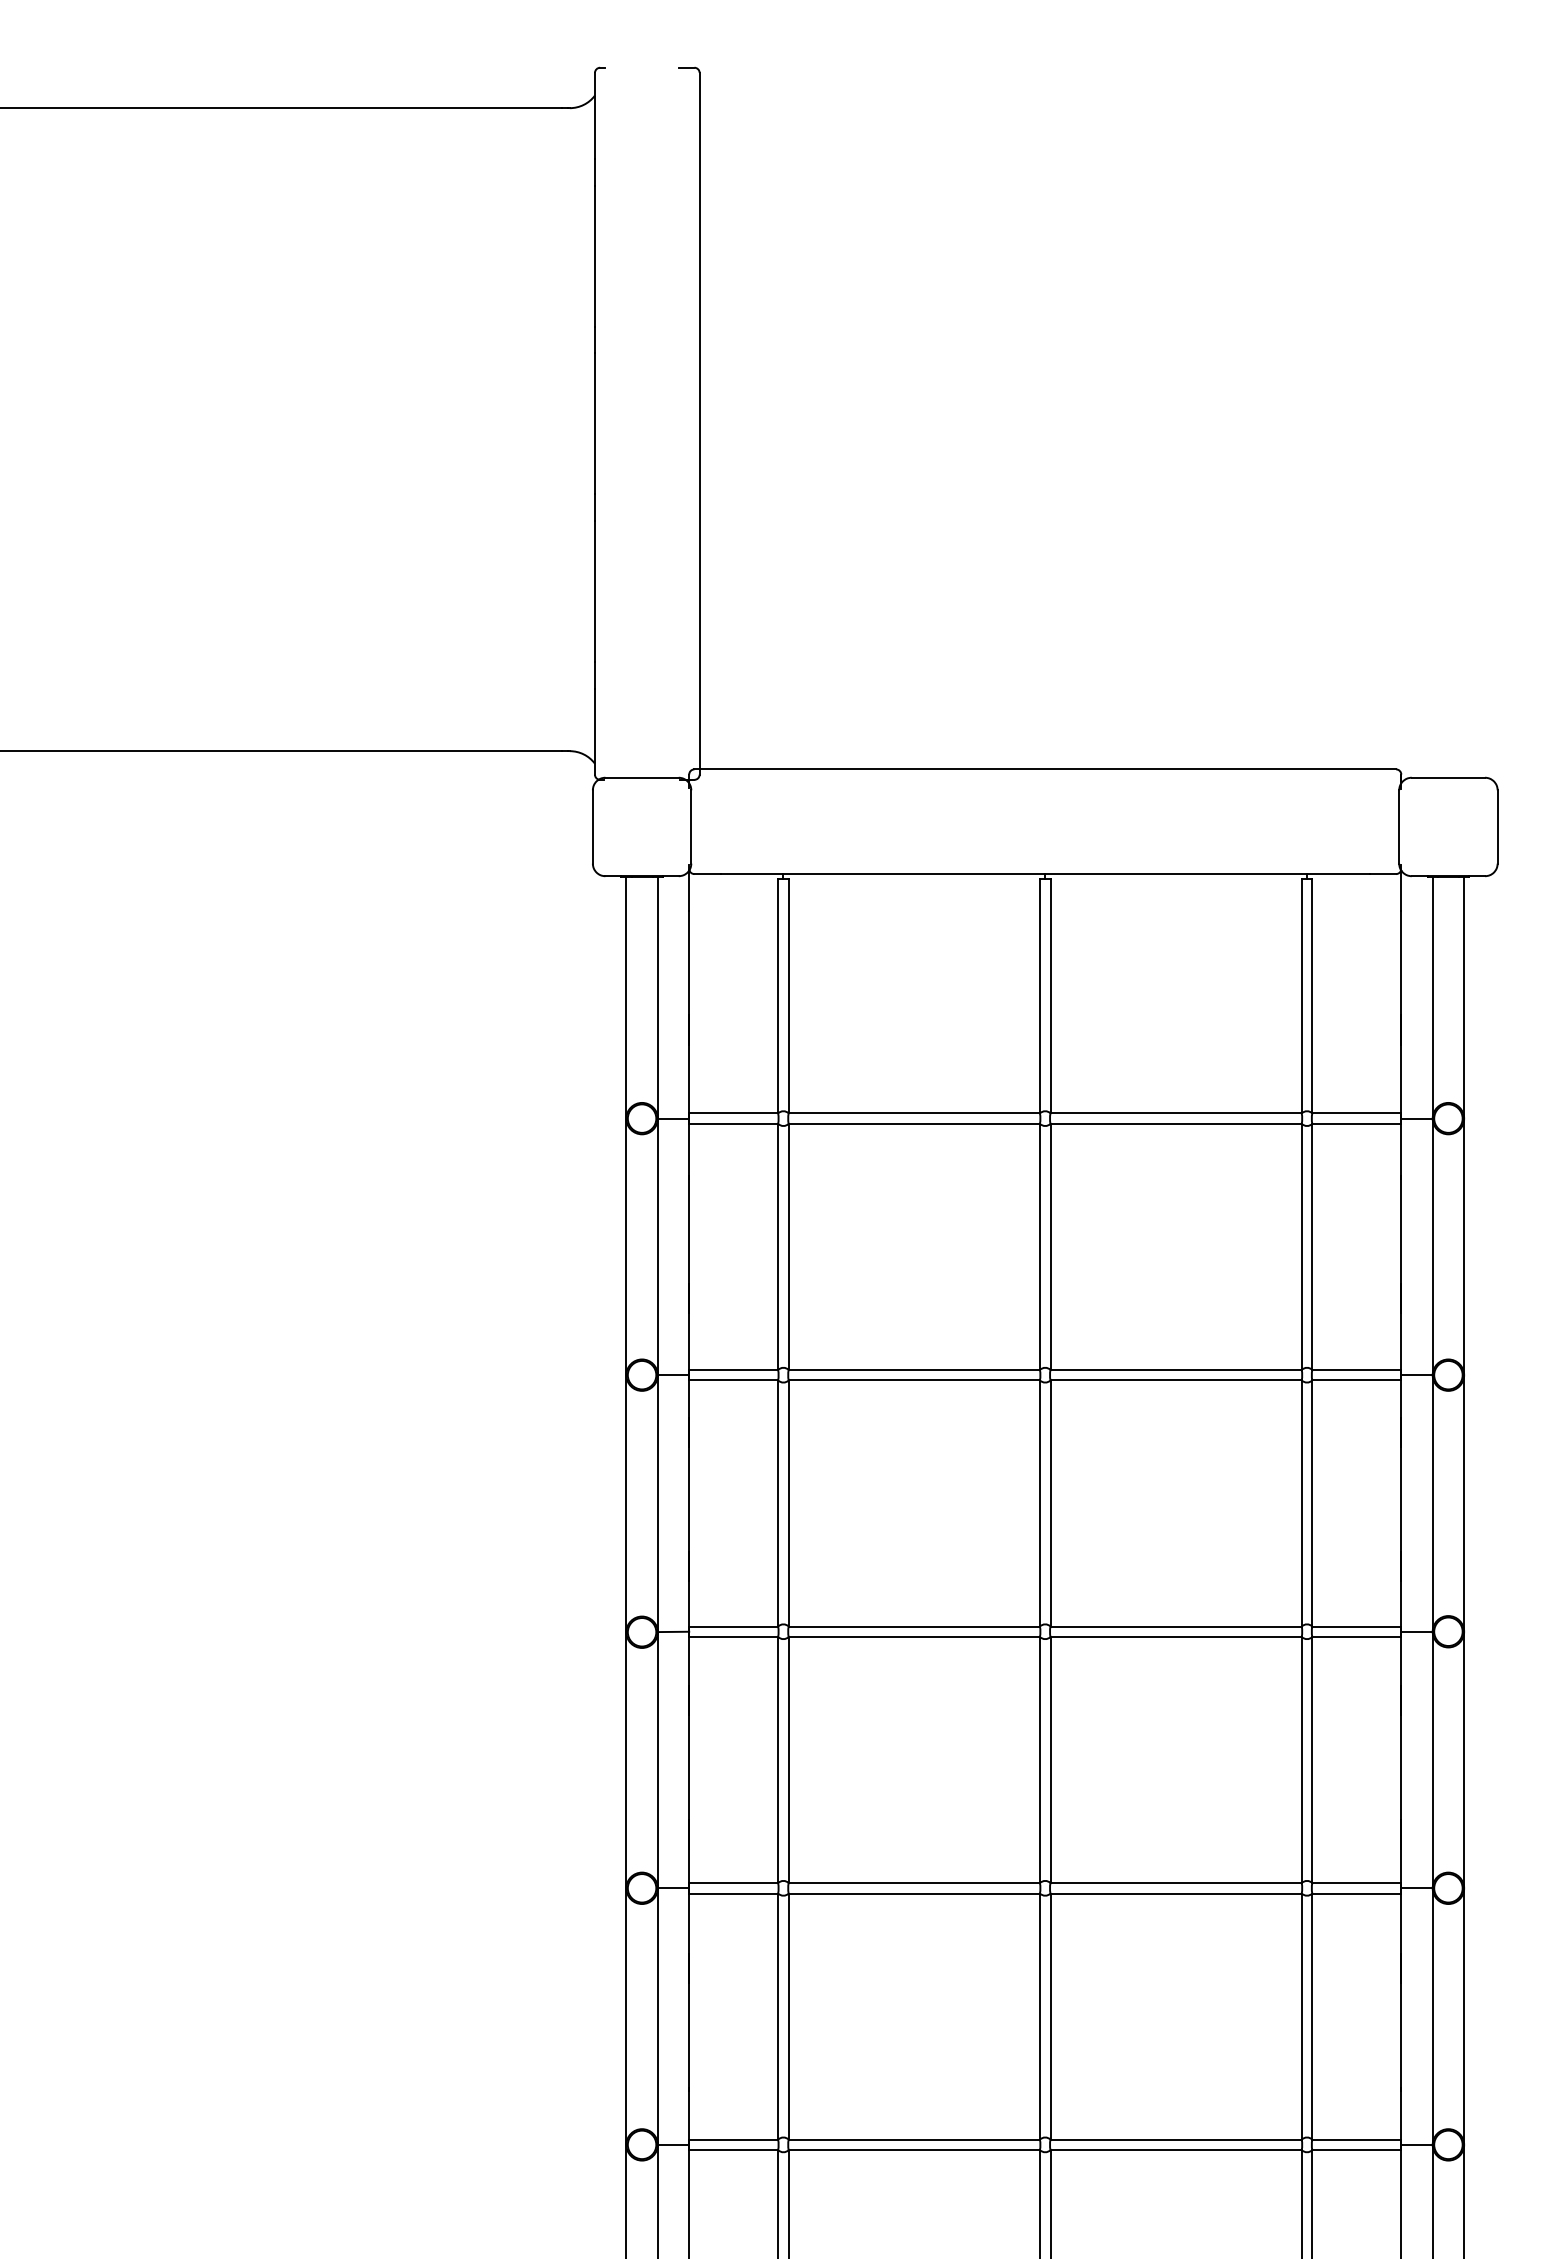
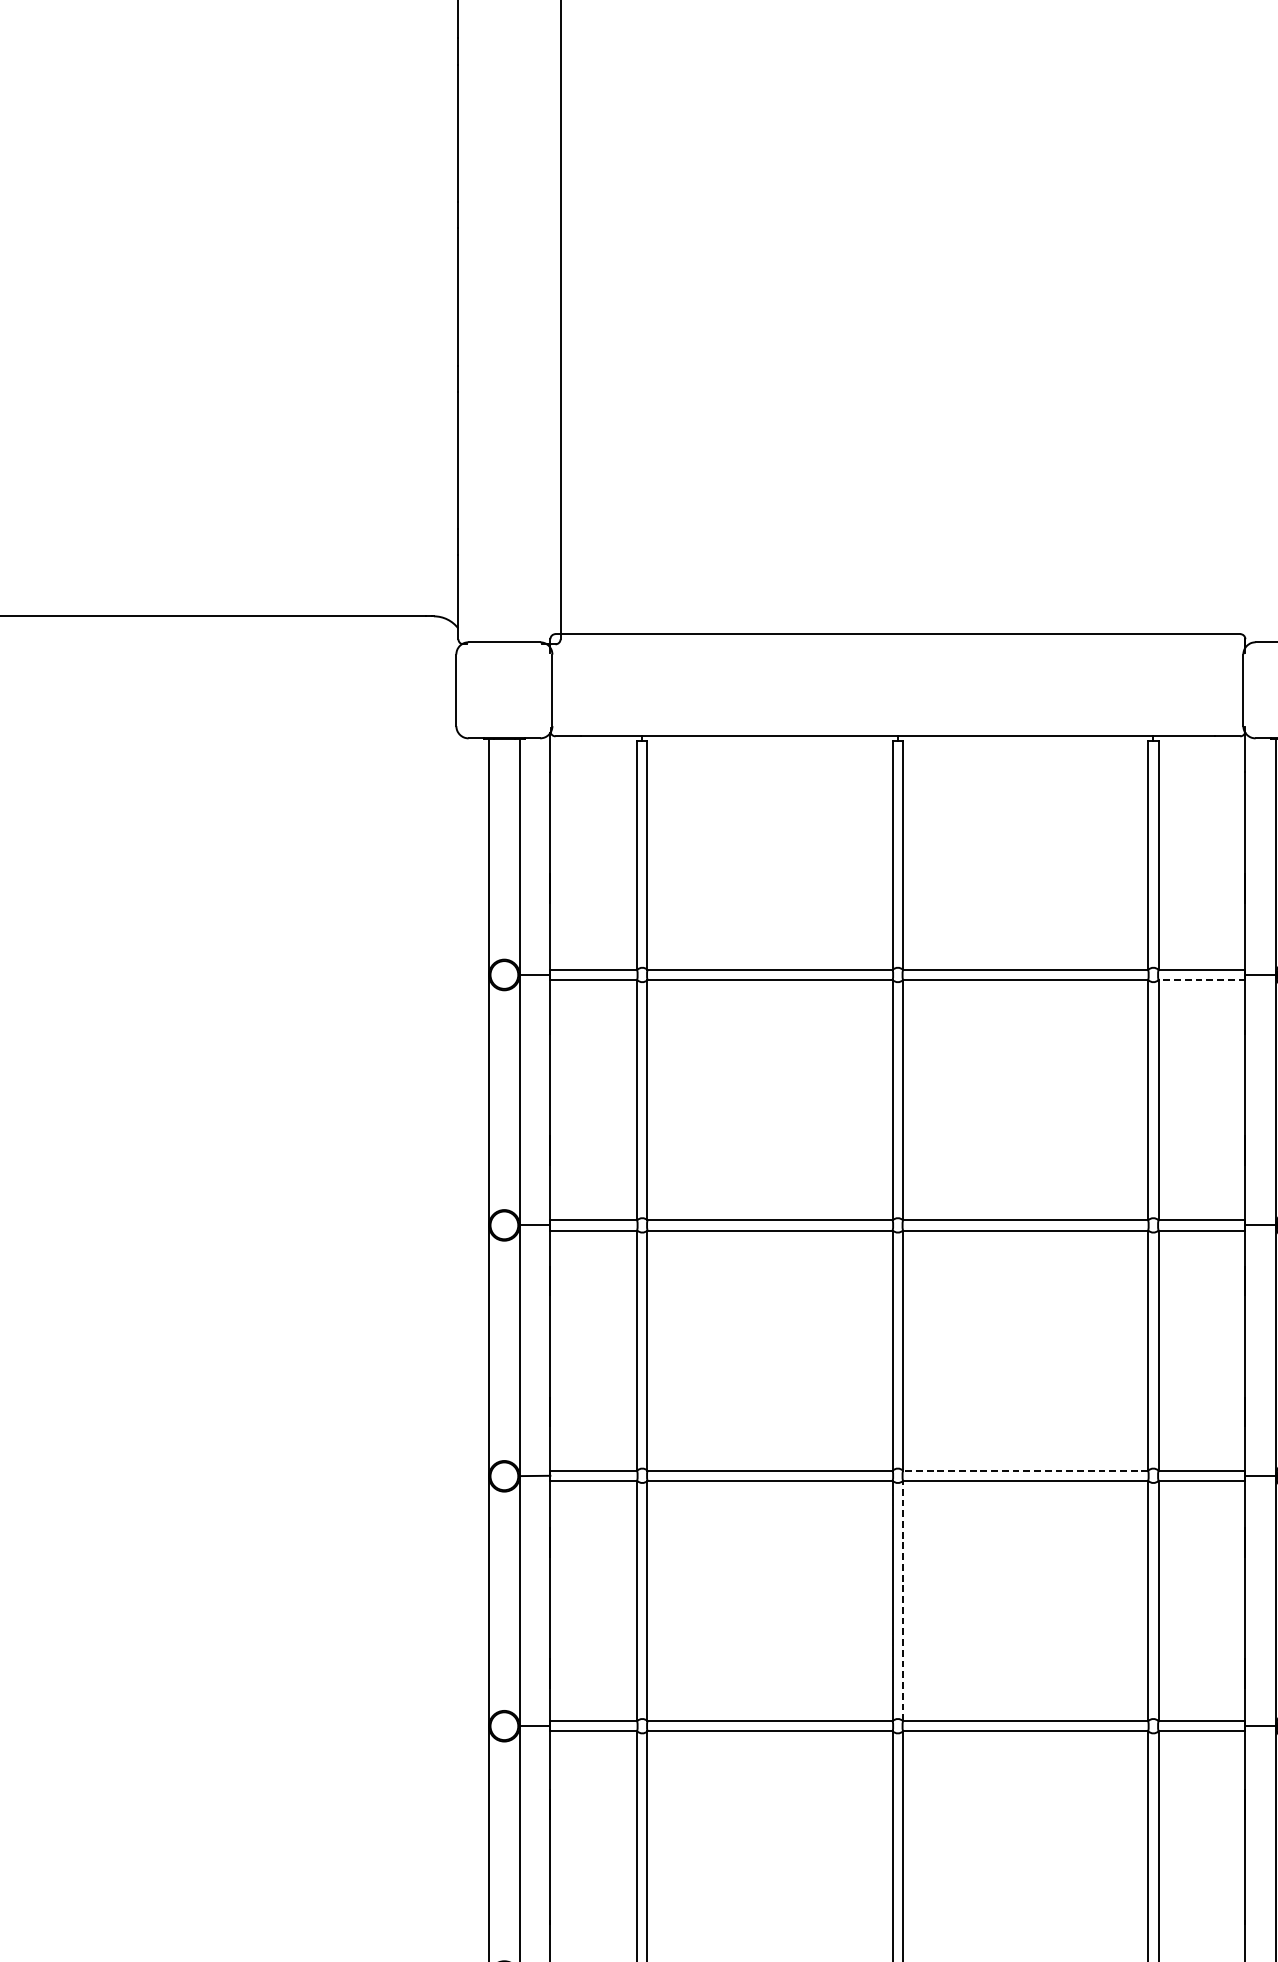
line: (1356, 1123) -> (1201, 979), solid -> dashed
line: (1176, 1626) -> (1025, 1470), solid -> dashed
line: (1050, 1759) -> (903, 1600), solid -> dashed

